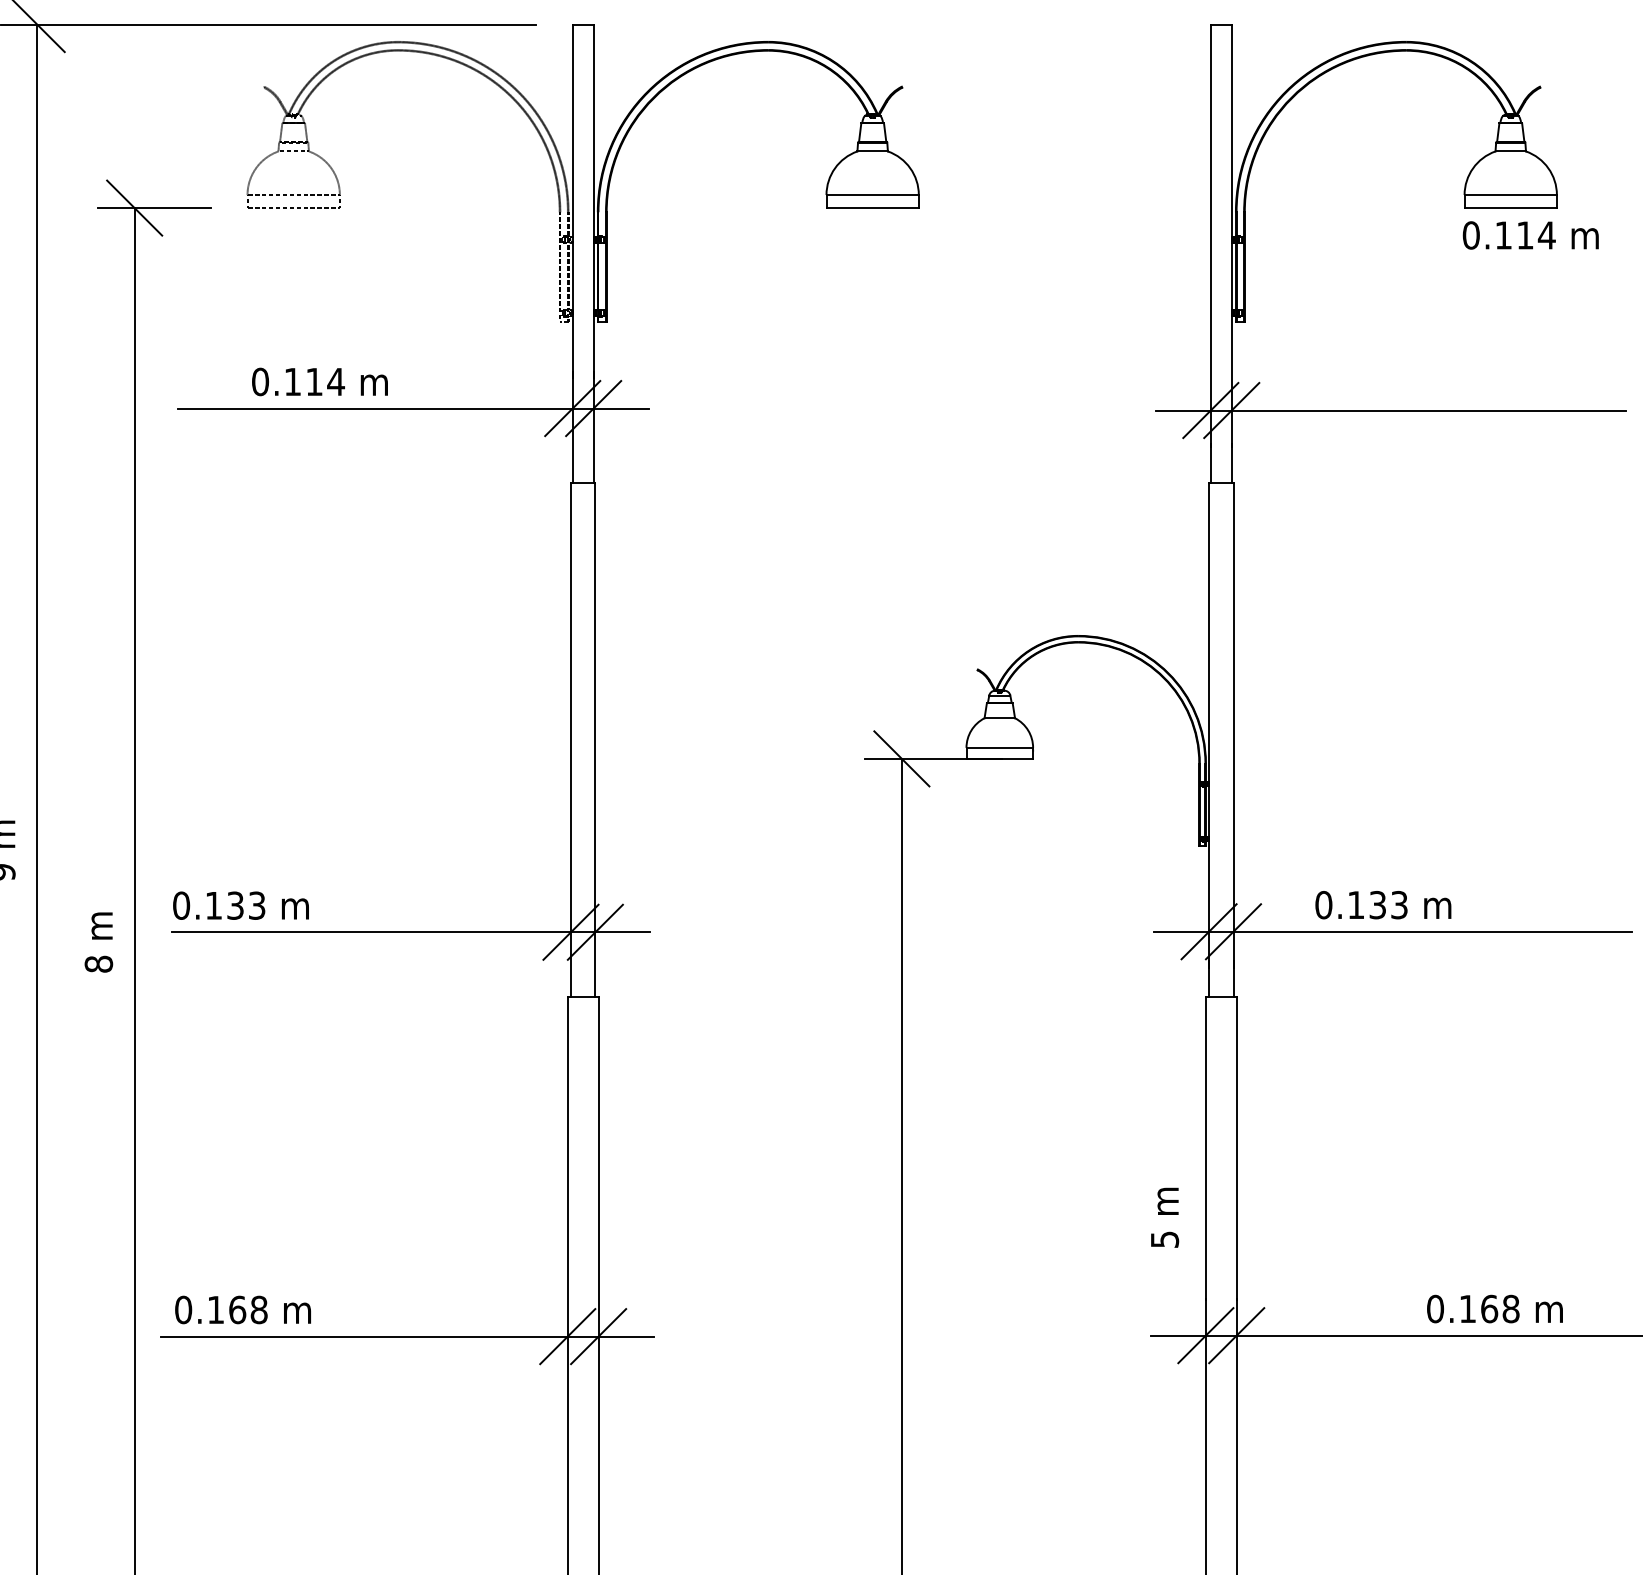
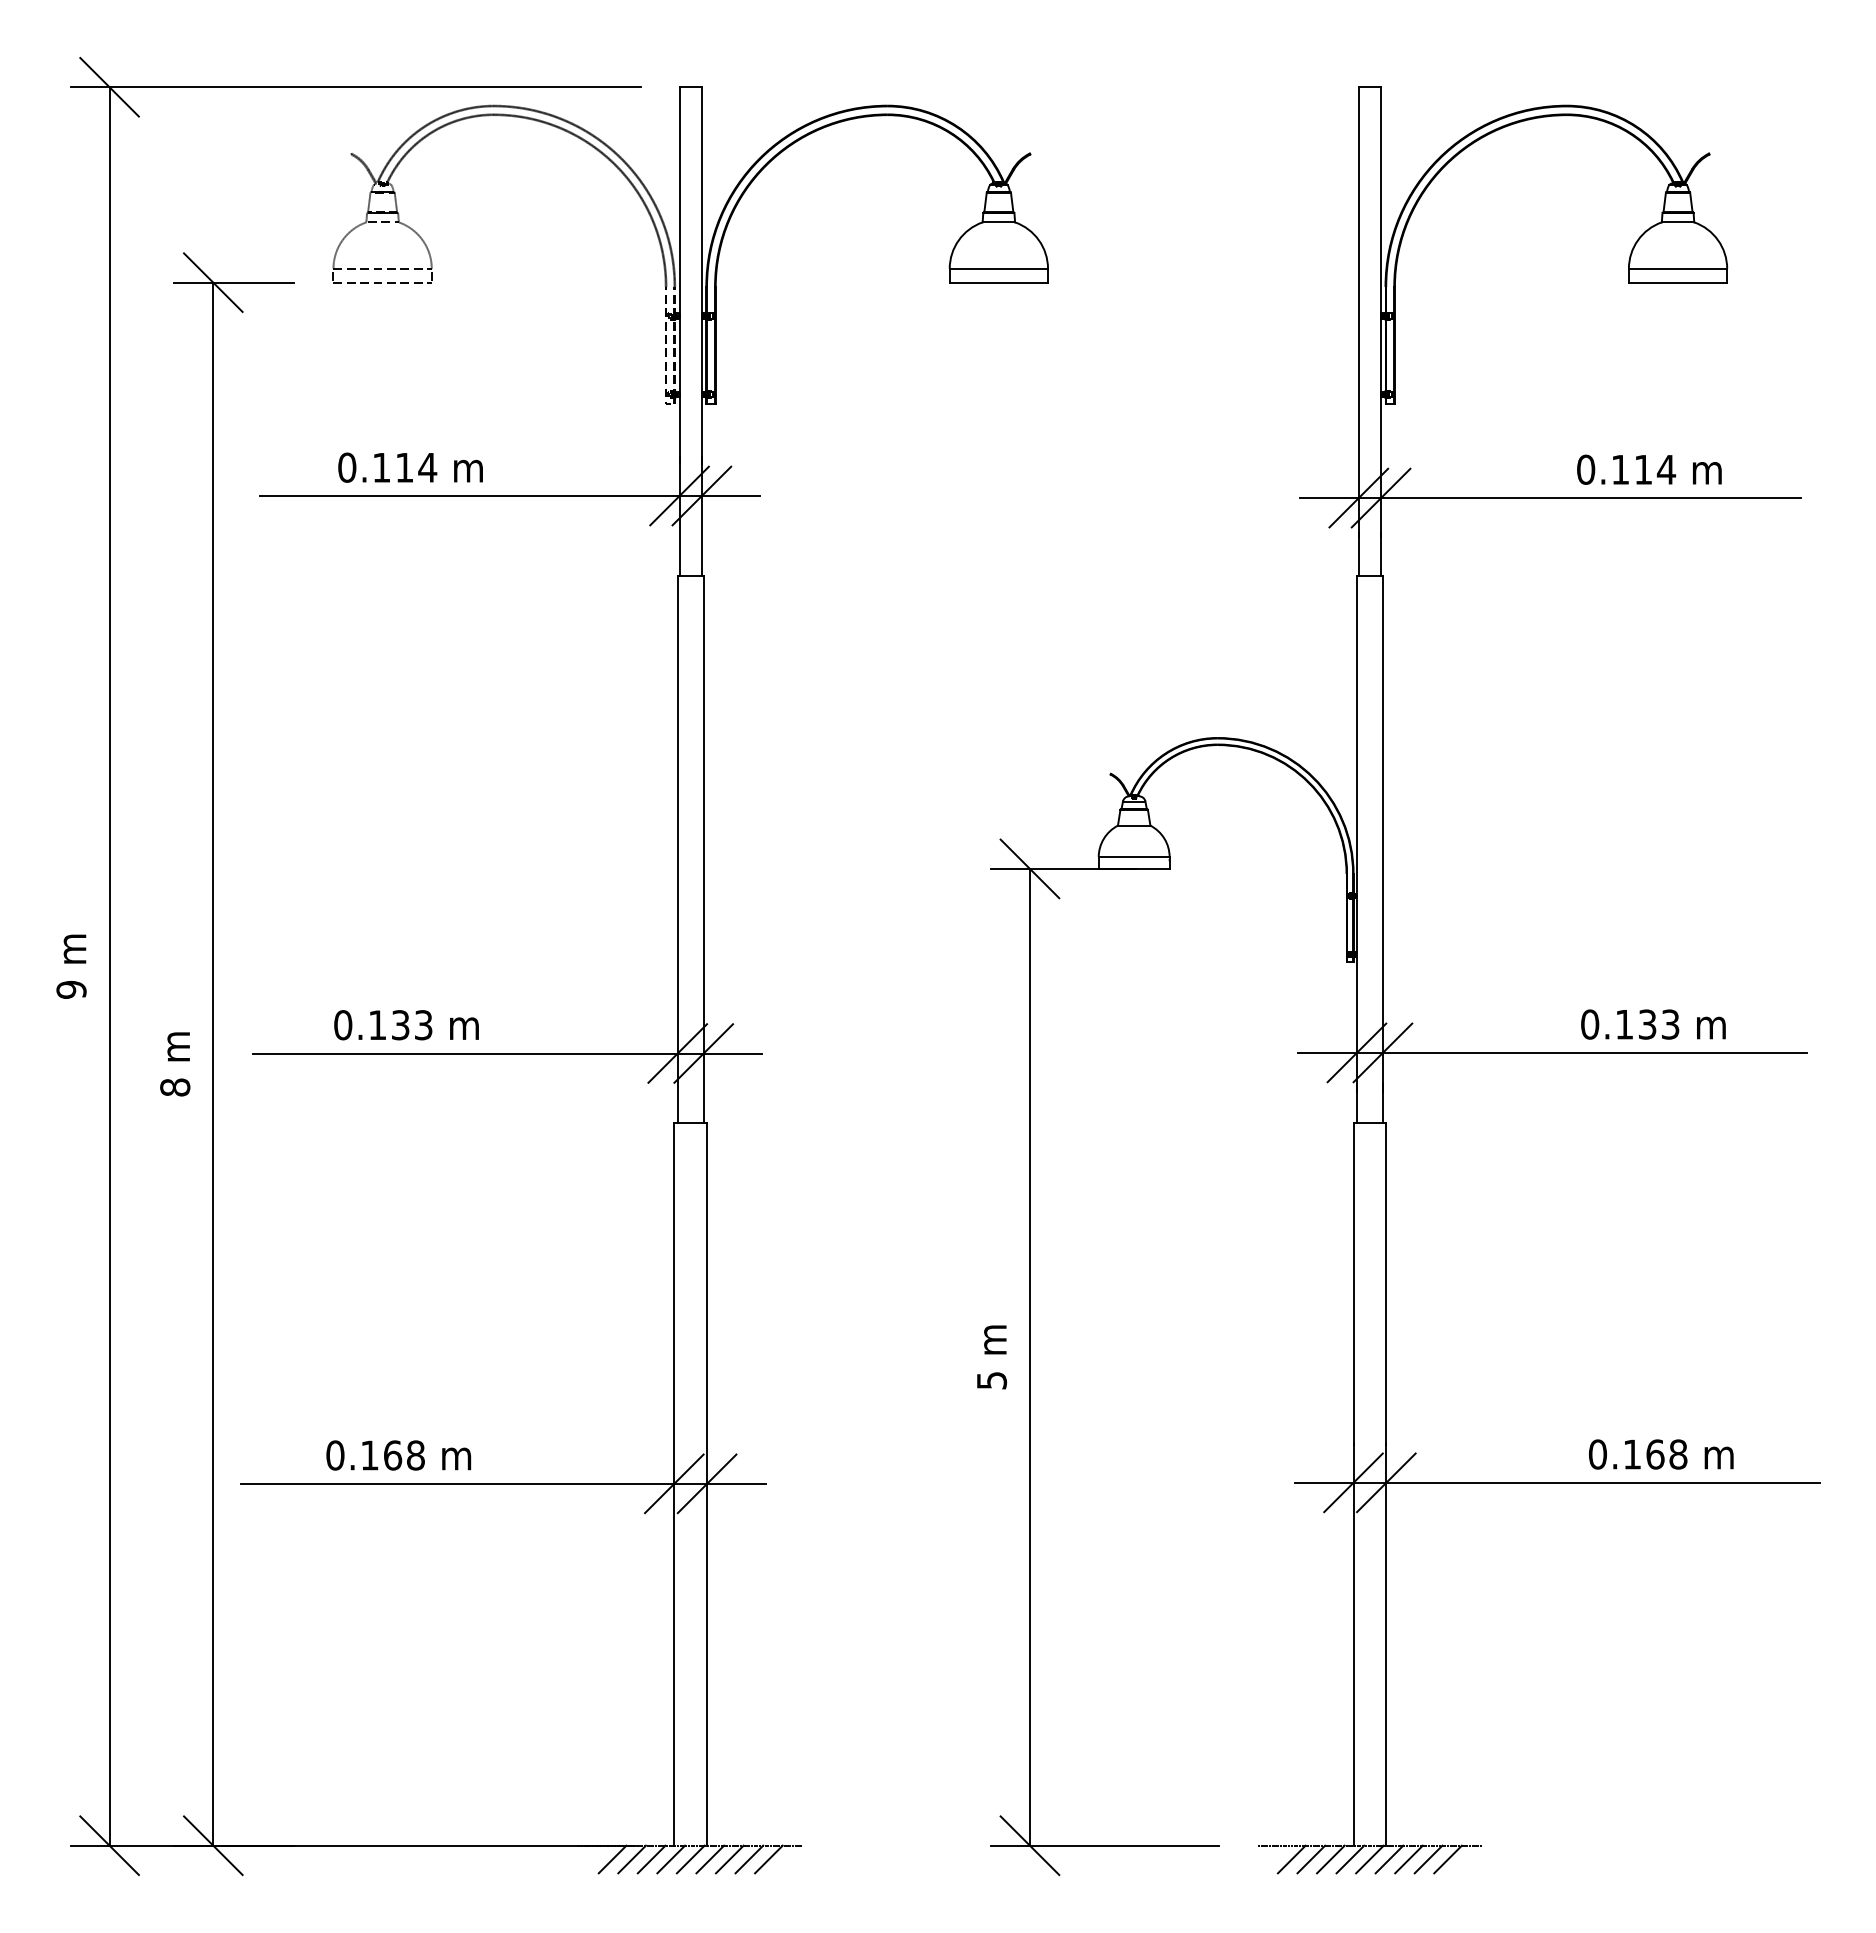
text: (1530, 235) -> (1649, 469), moved
text: (240, 905) -> (406, 1025), moved
text: (1383, 905) -> (1653, 1024), moved
text: (1164, 1217) -> (991, 1357), moved
text: (242, 1309) -> (398, 1455), moved

